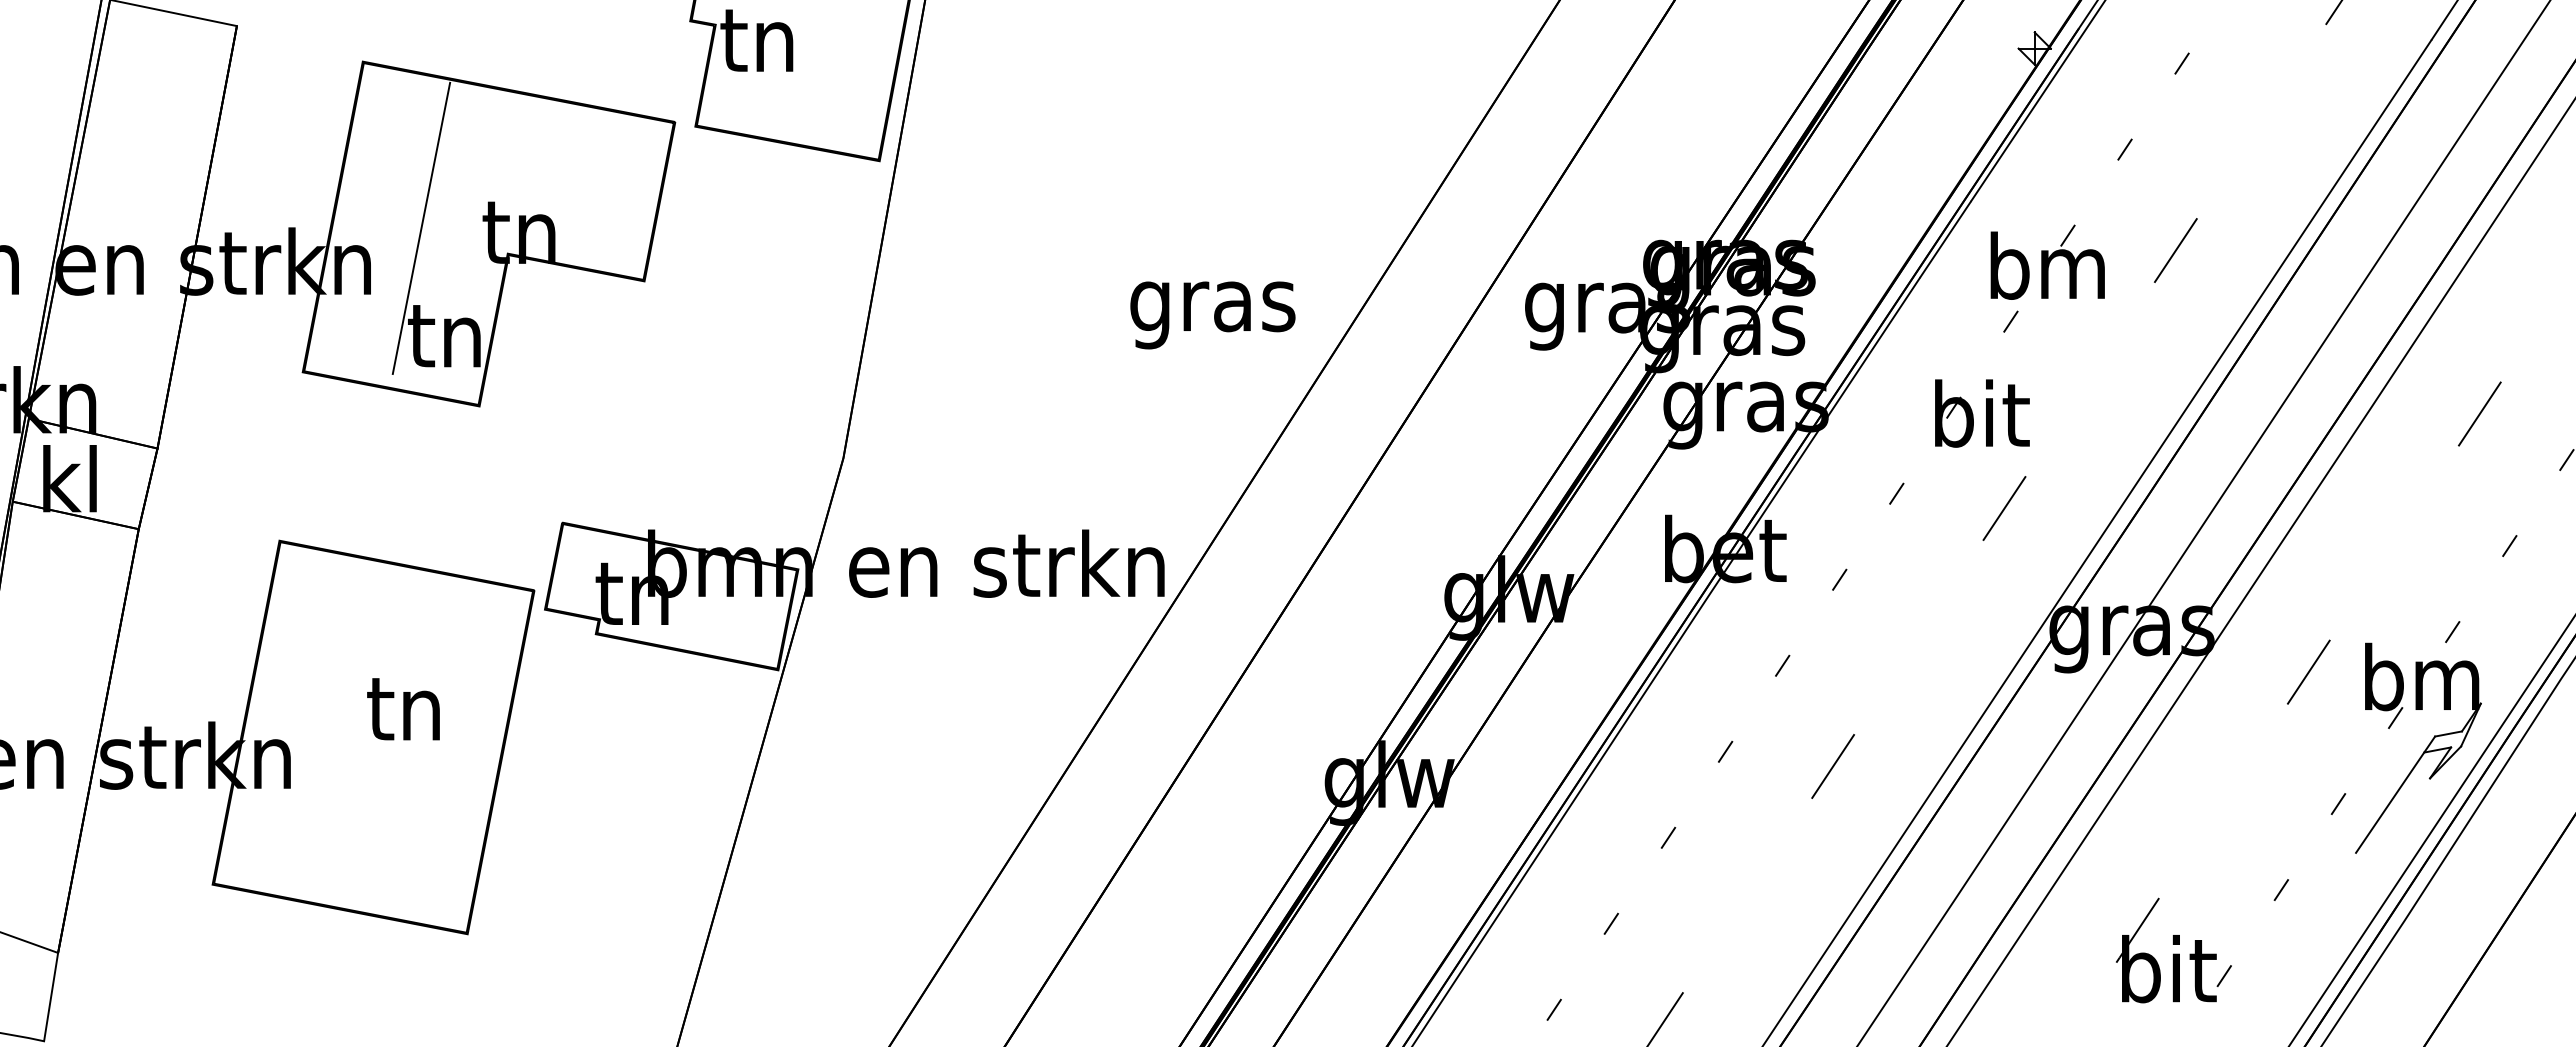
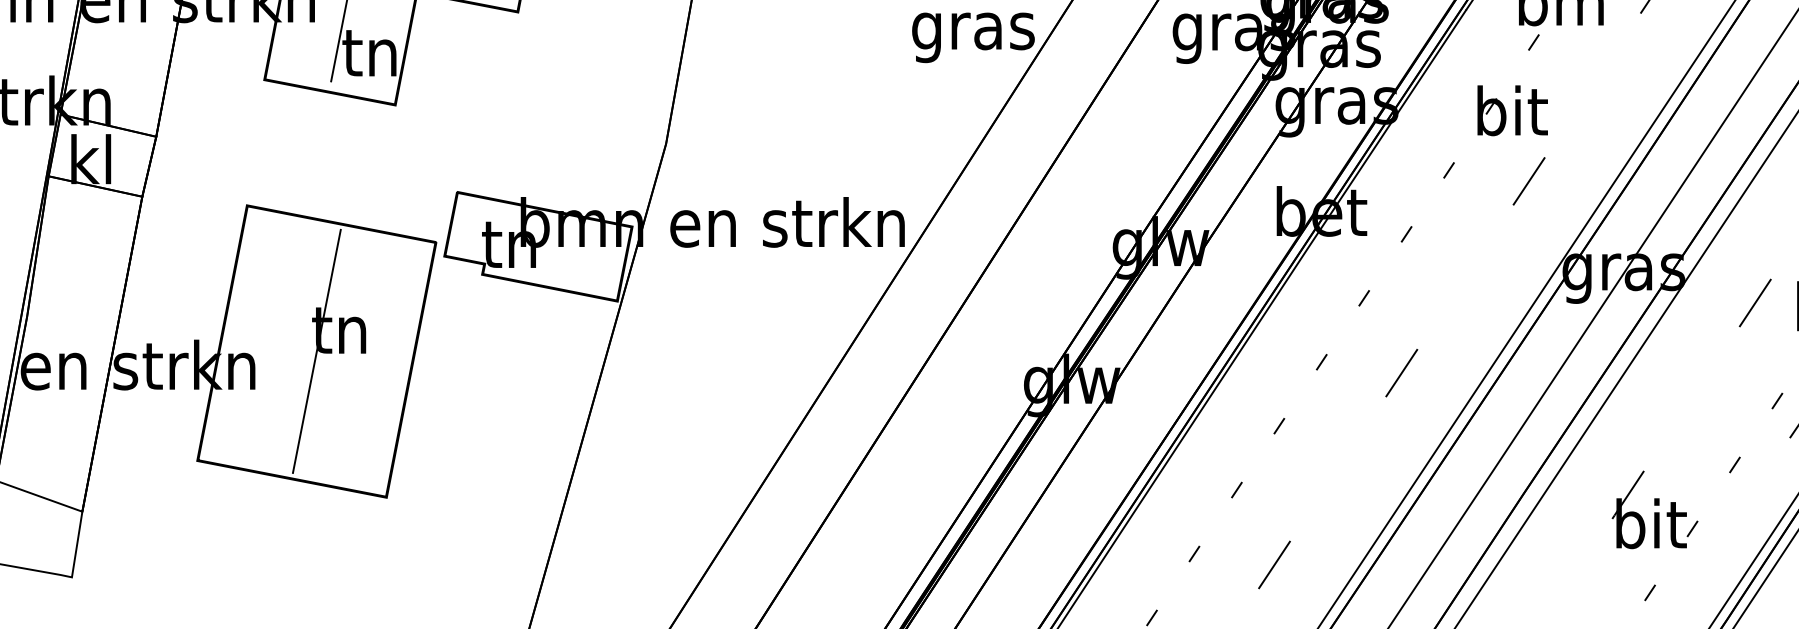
text: (1212, 315) -> (973, 37), moved
line: (373, 736) -> (316, 350), added

